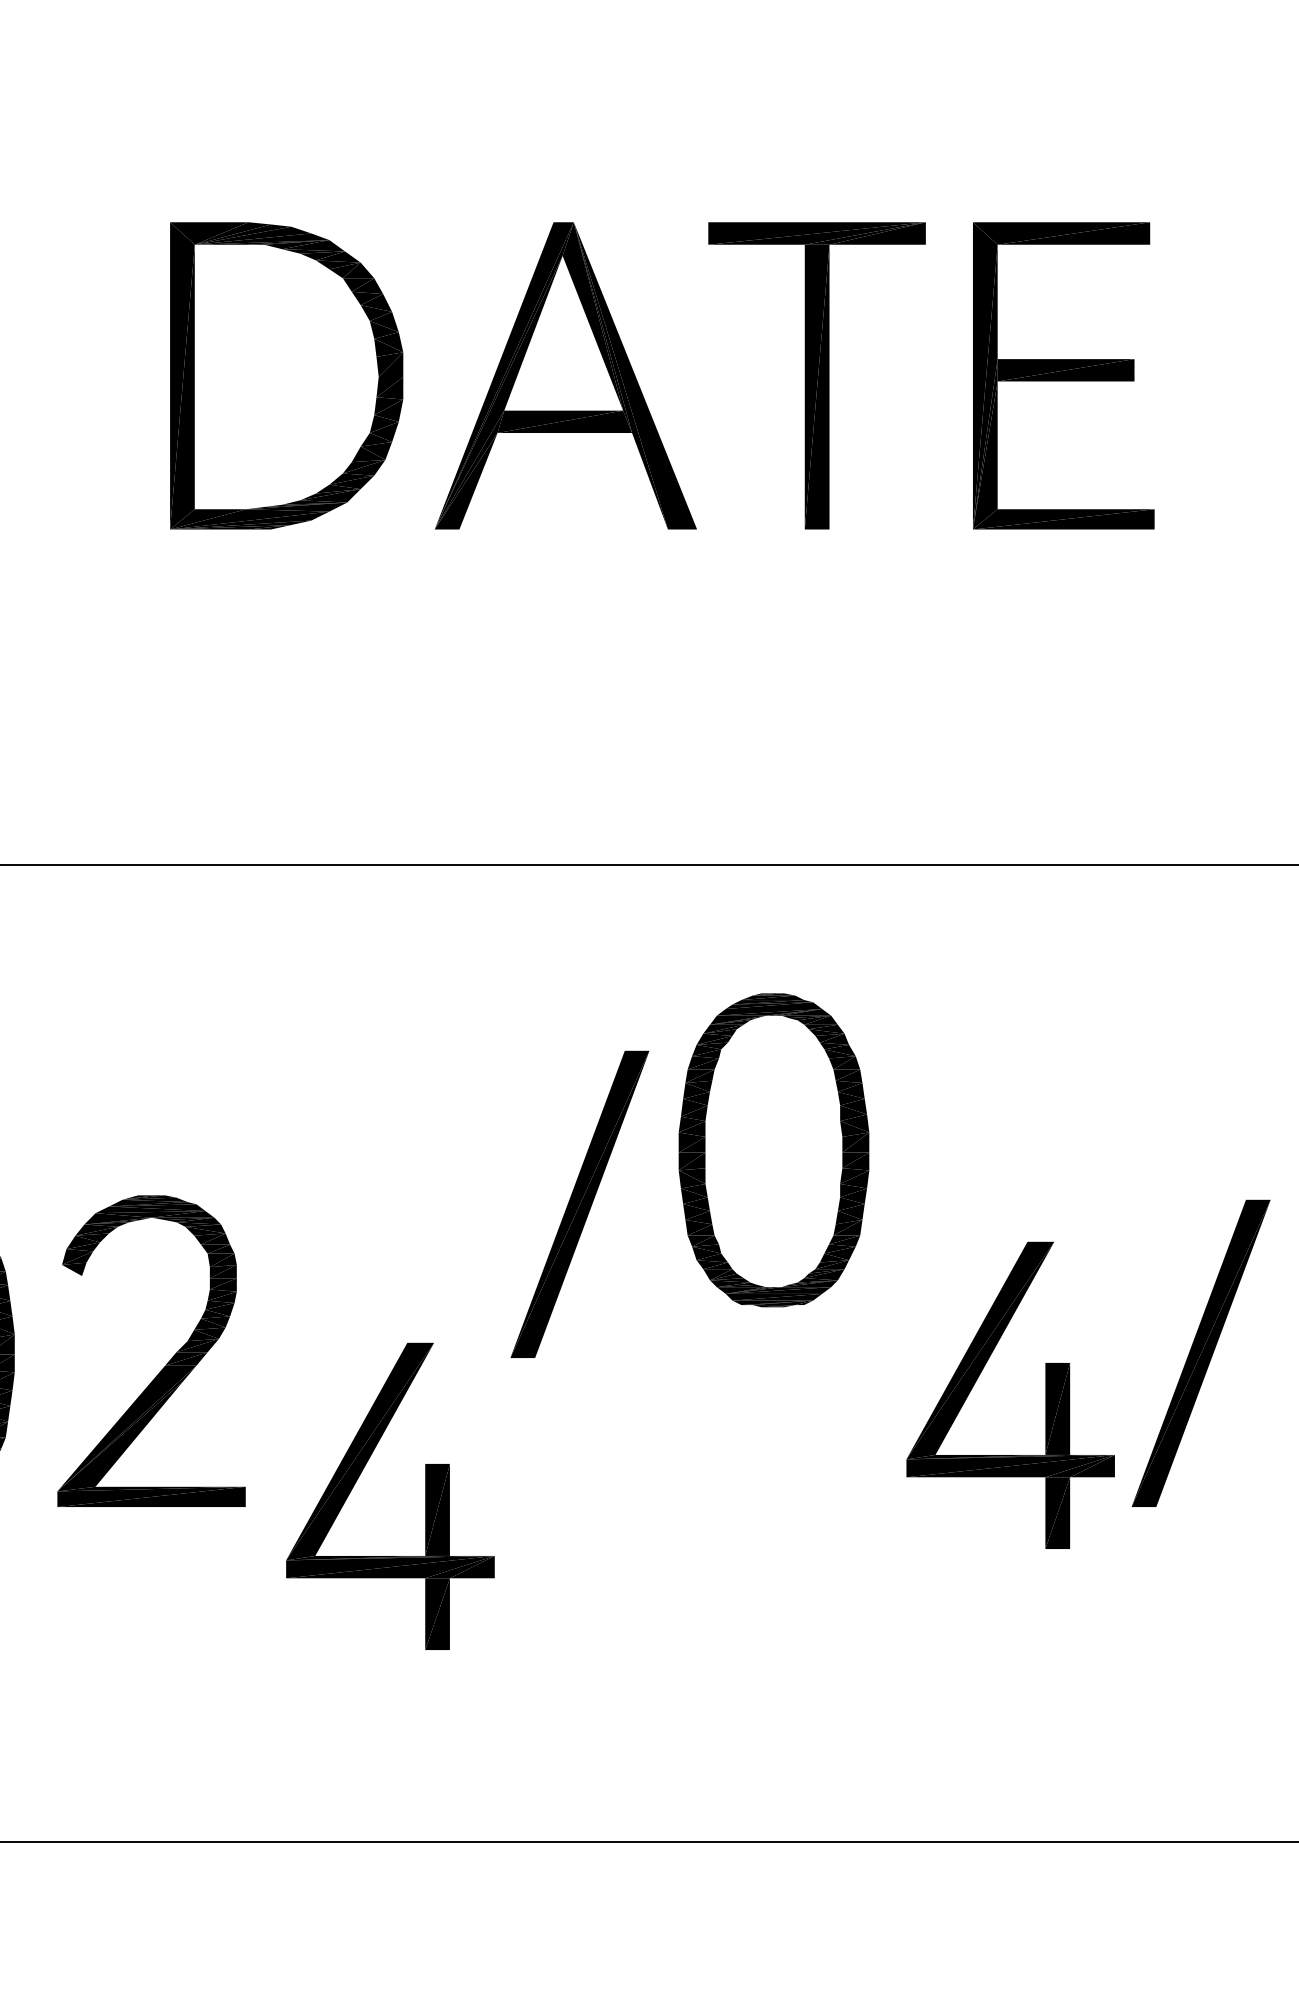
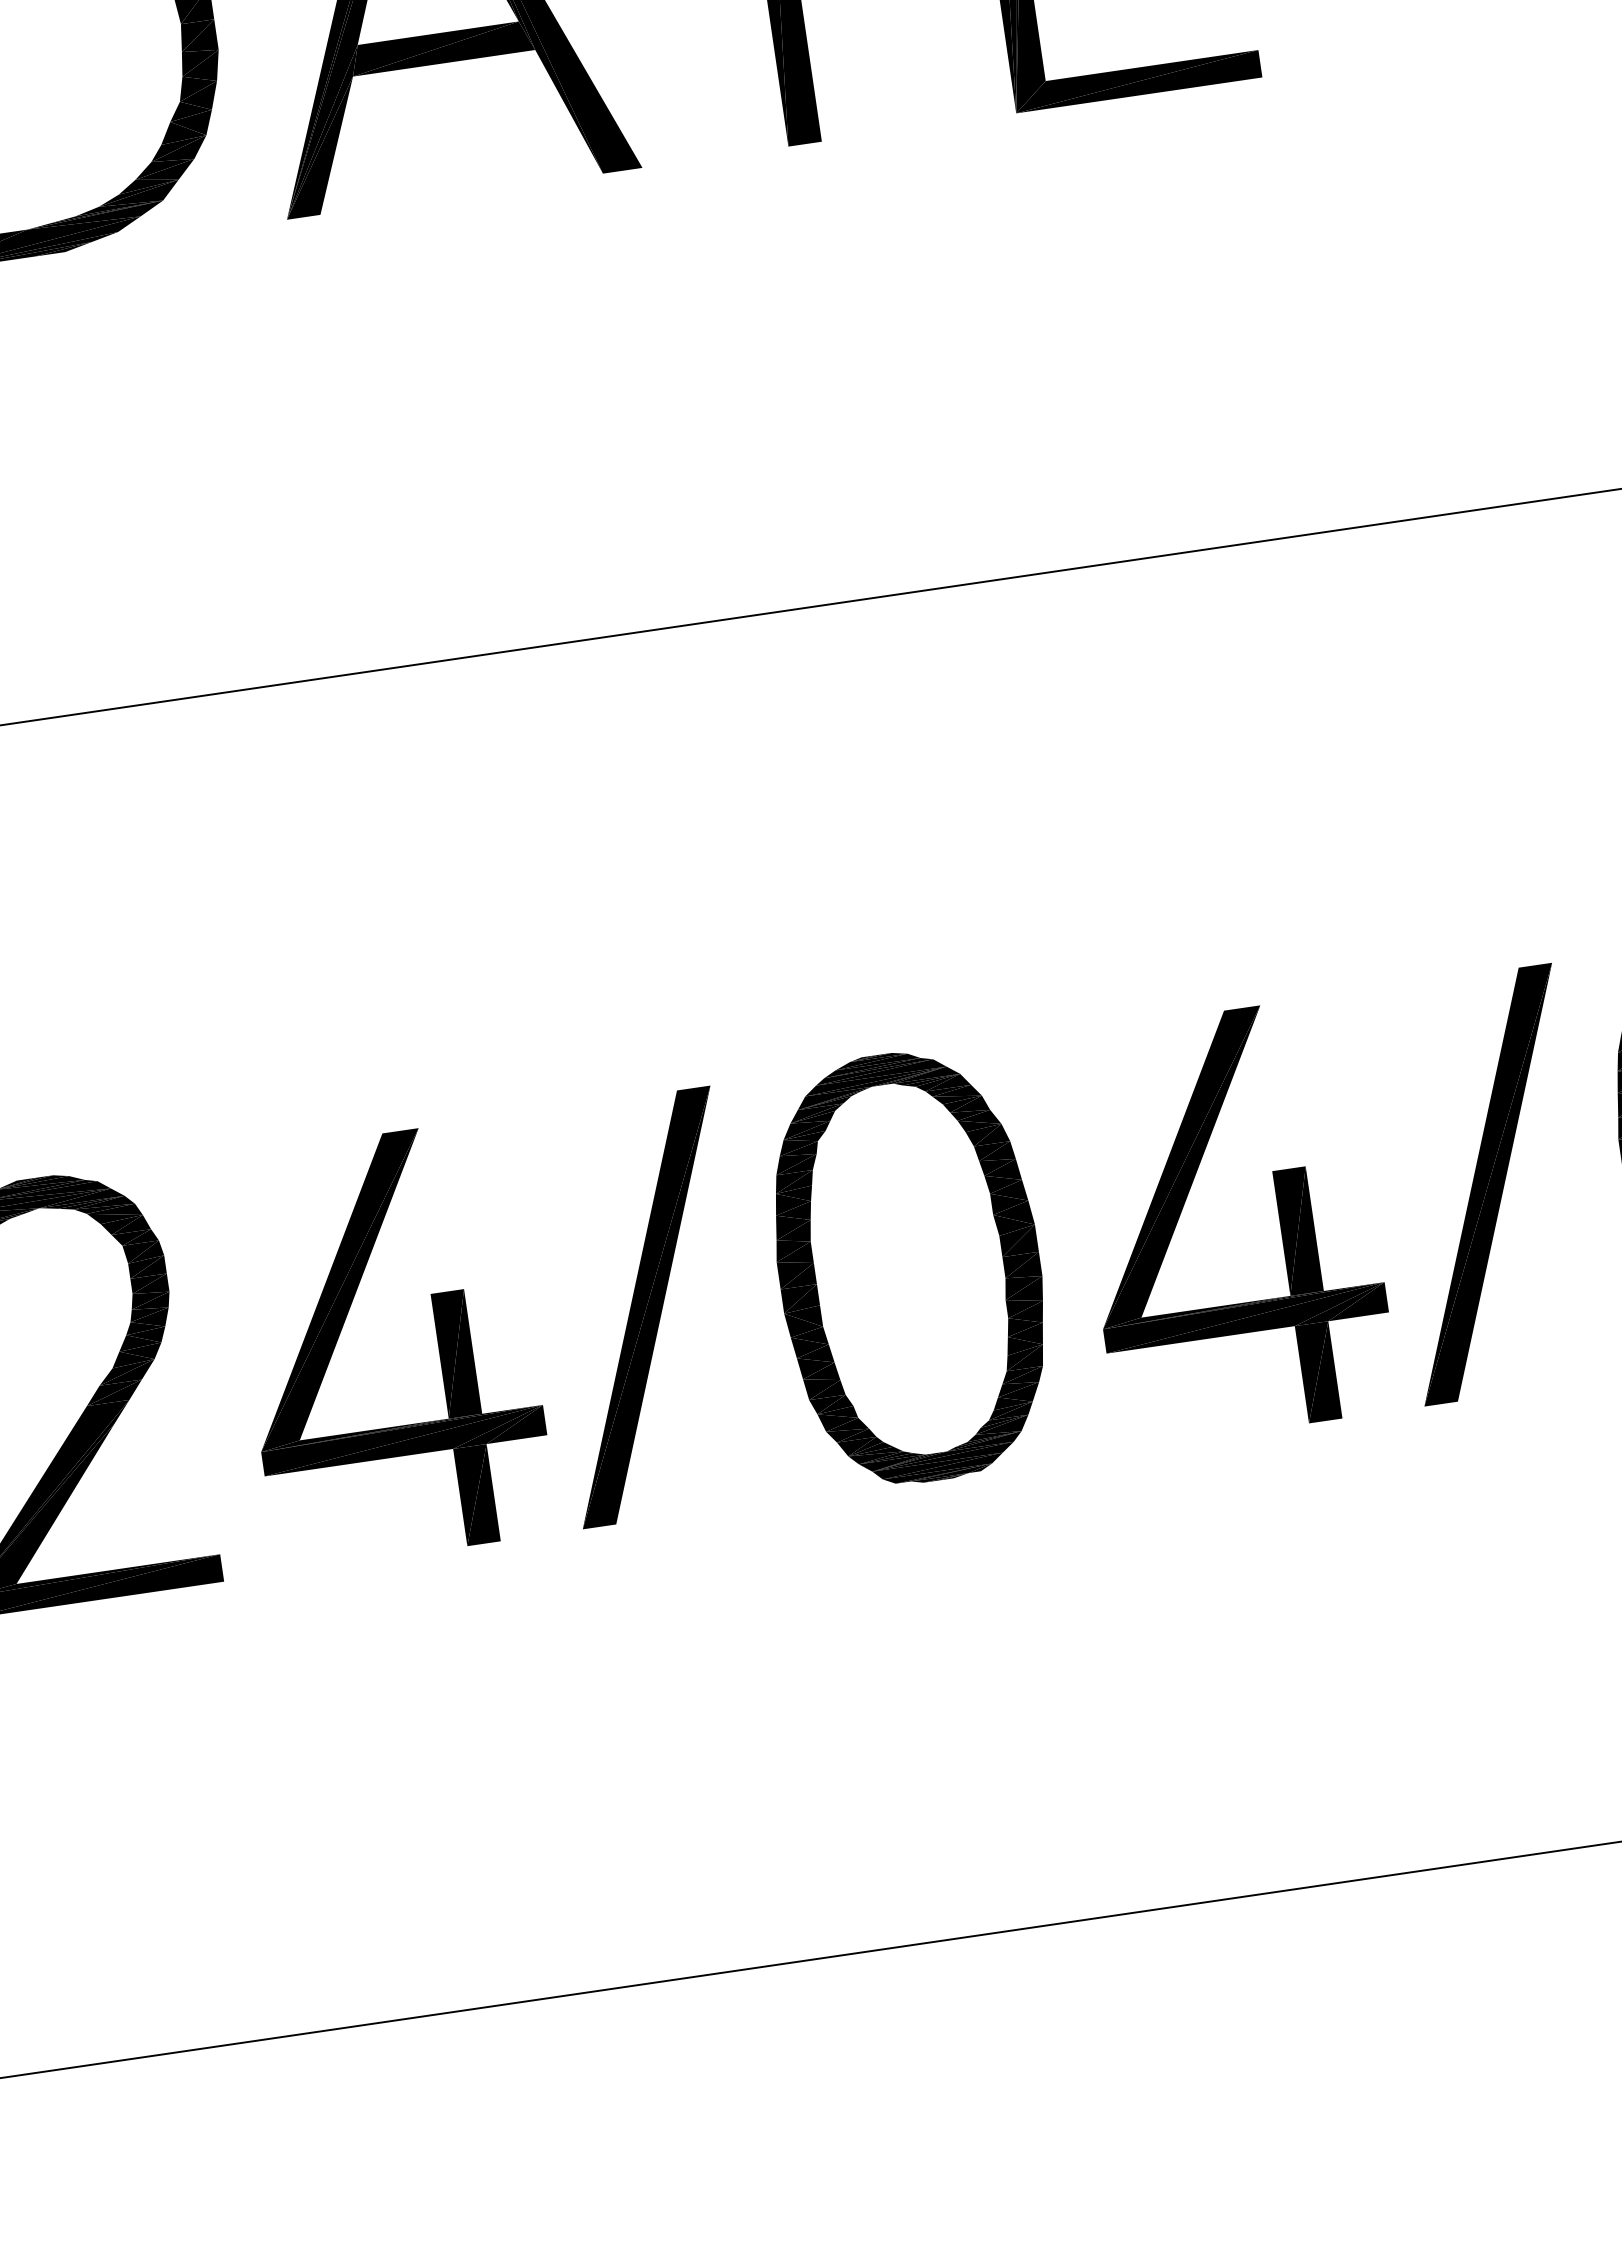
part: (773, 1150) -> (908, 1267), moved
part: (579, 1203) -> (645, 1306), moved
part: (1045, 1394) -> (1278, 1213), moved
part: (425, 1495) -> (437, 1336), moved

